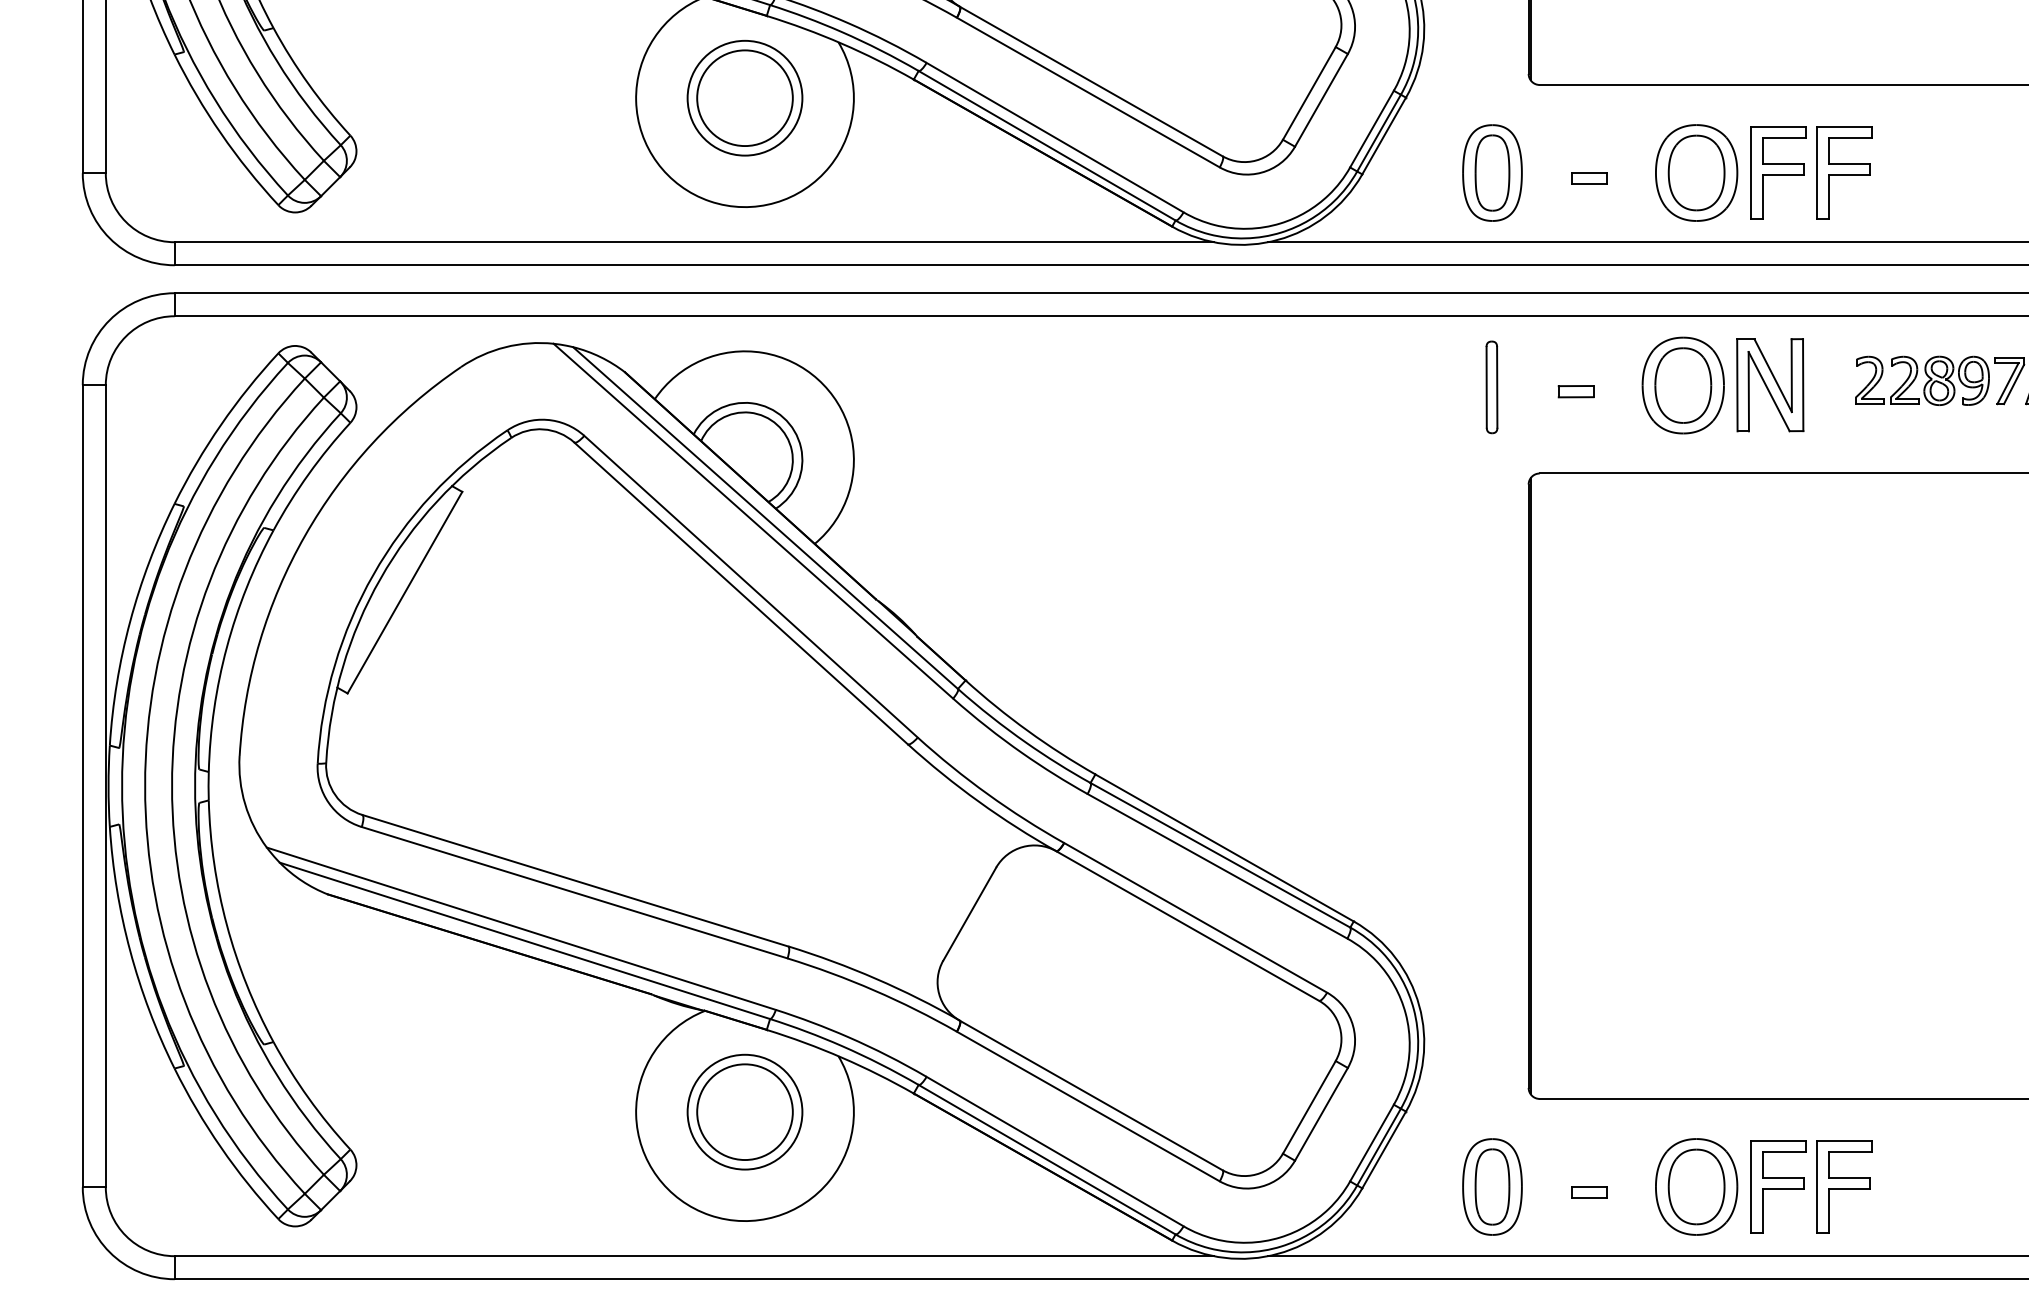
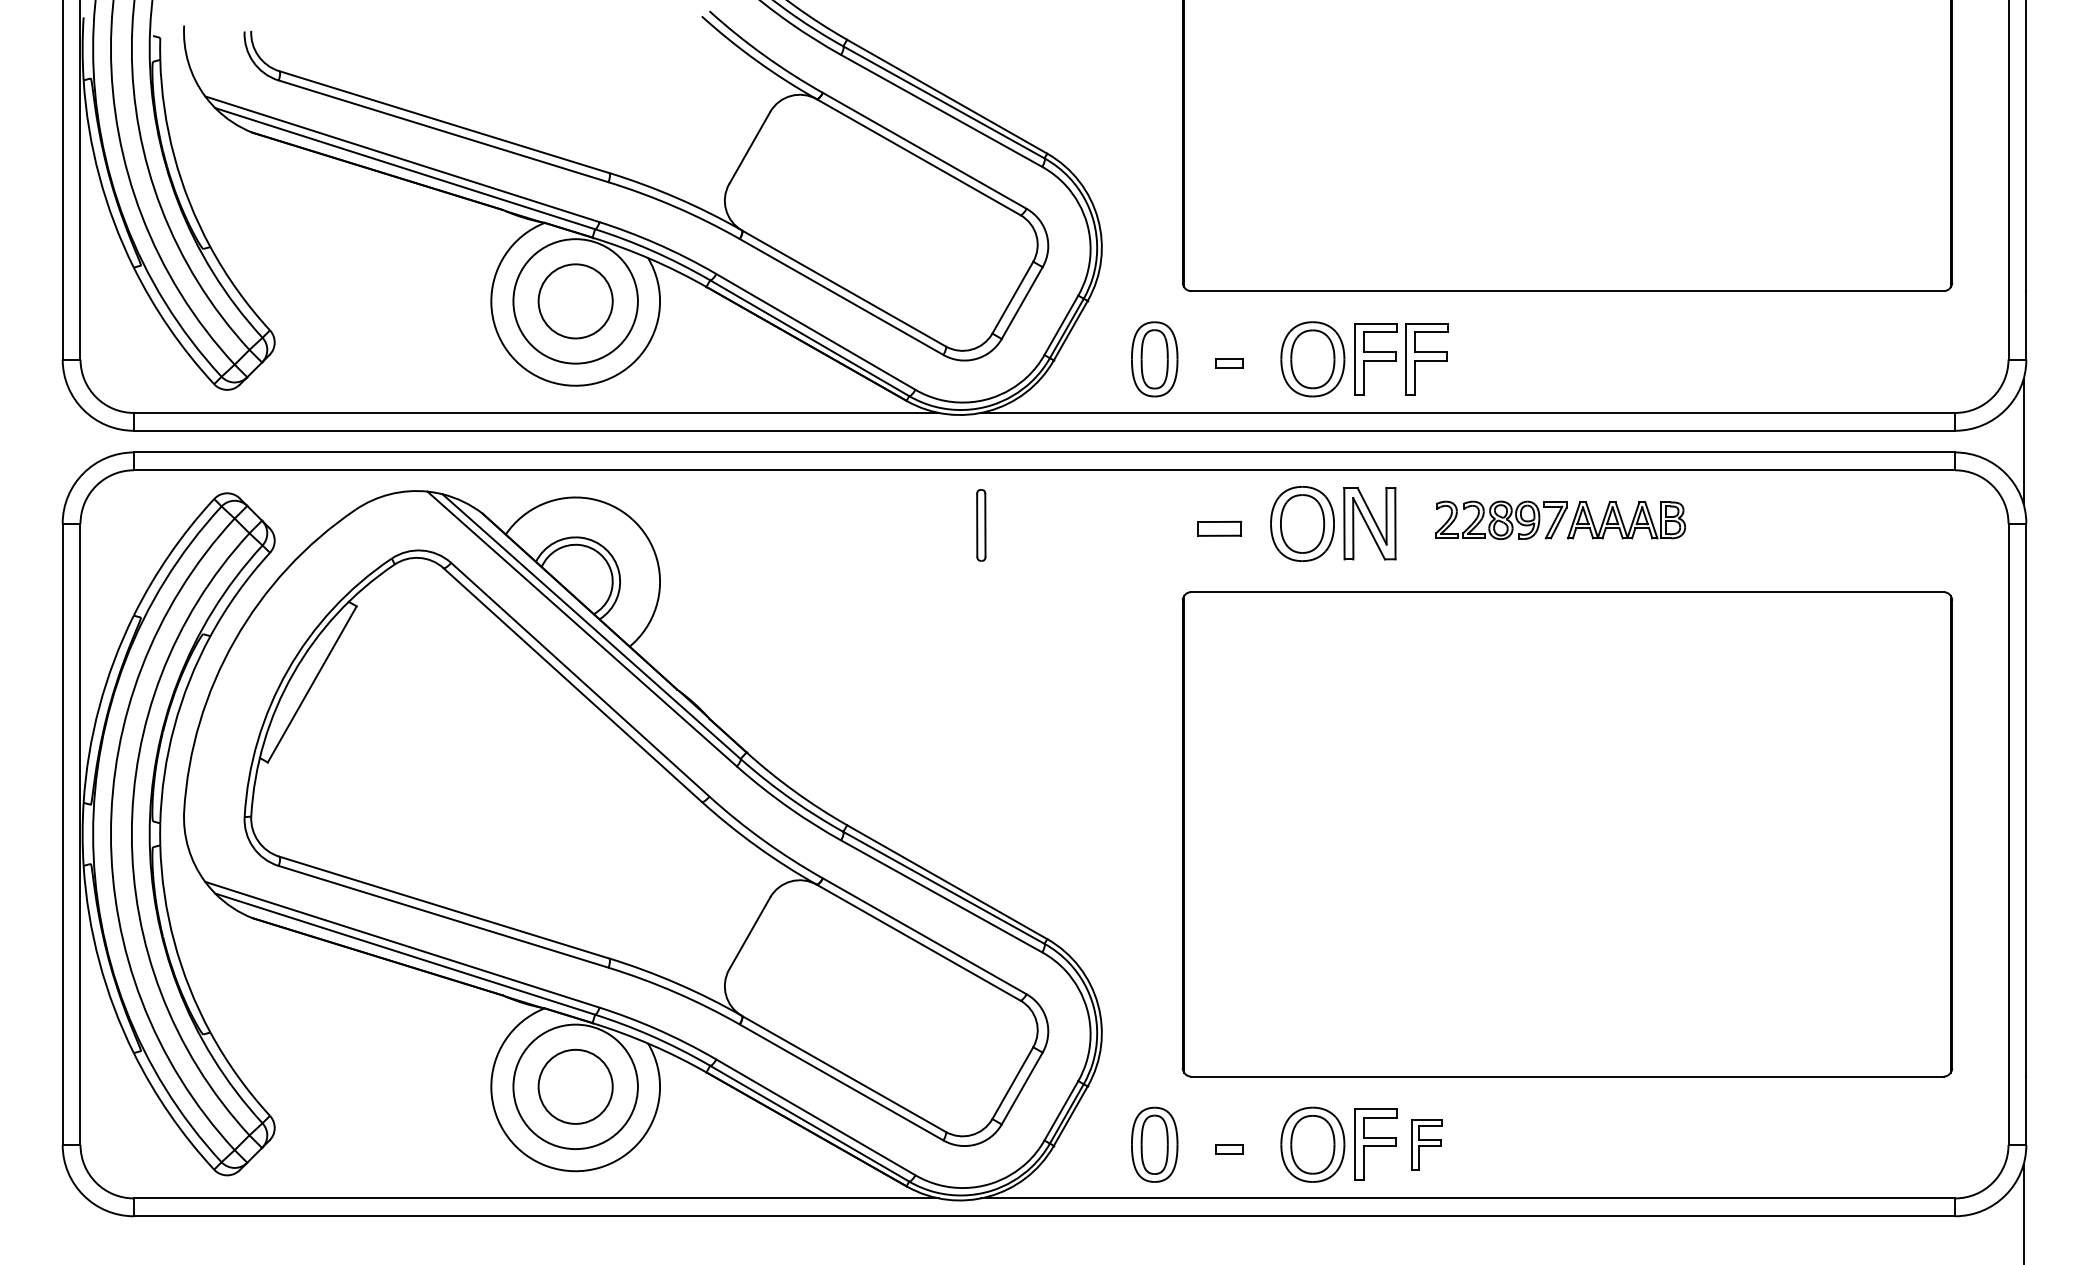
circle: (744, 97) -> (575, 300), size x1.4
part: (1492, 387) -> (981, 525), moved
part: (1576, 391) -> (1219, 528), size x1.6
circle: (744, 1111) -> (575, 1086), size x1.4
part: (1843, 1186) -> (1426, 1144), size x0.7

